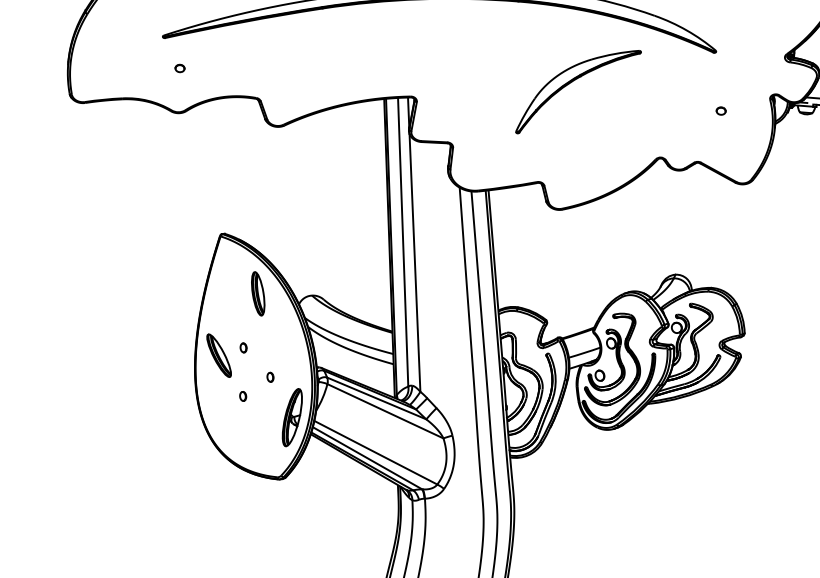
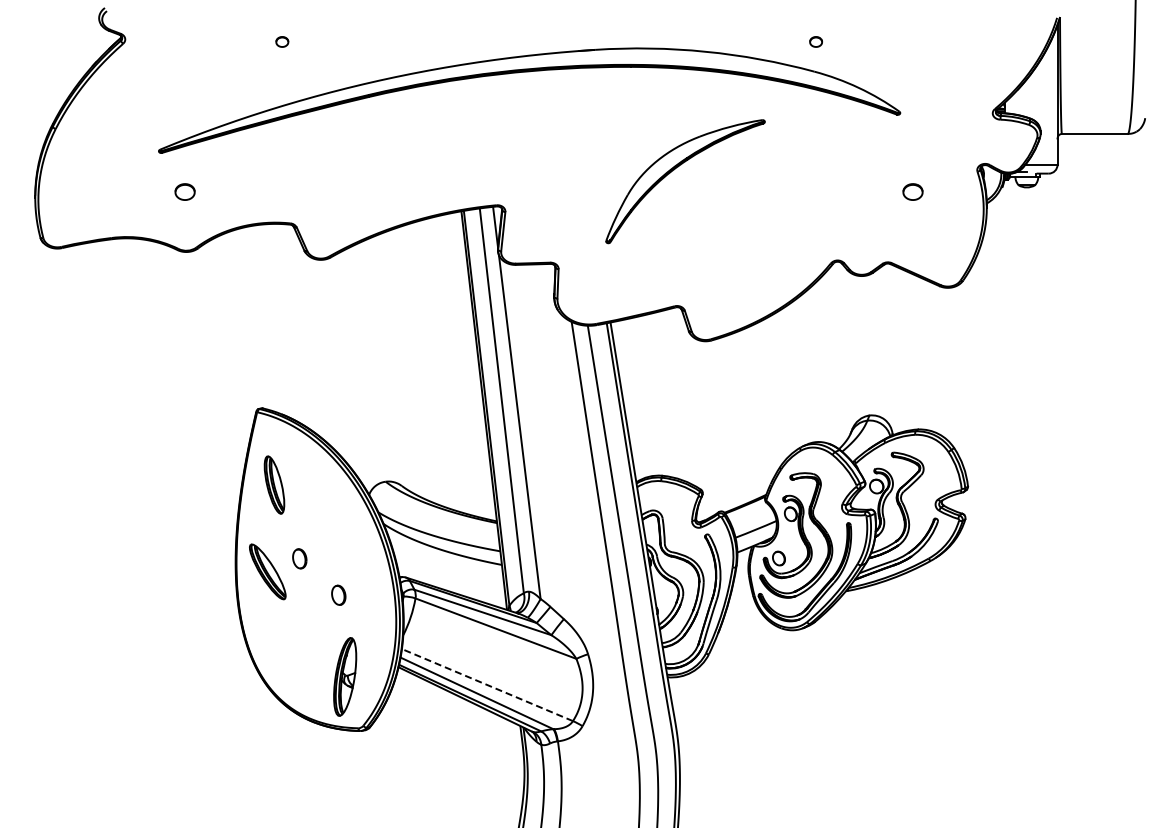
part: (180, 68) -> (185, 191), size x1.6
part: (571, 83) -> (674, 170), moved
part: (721, 110) -> (913, 191), size x1.6
part: (258, 293) -> (274, 484), moved
part: (243, 347) -> (299, 558), size x1.6
part: (270, 377) -> (338, 595), size x1.6
part: (243, 396) -> (304, 623), removed
part: (292, 417) -> (345, 676), moved
line: (375, 453) -> (487, 685), solid -> dashed

